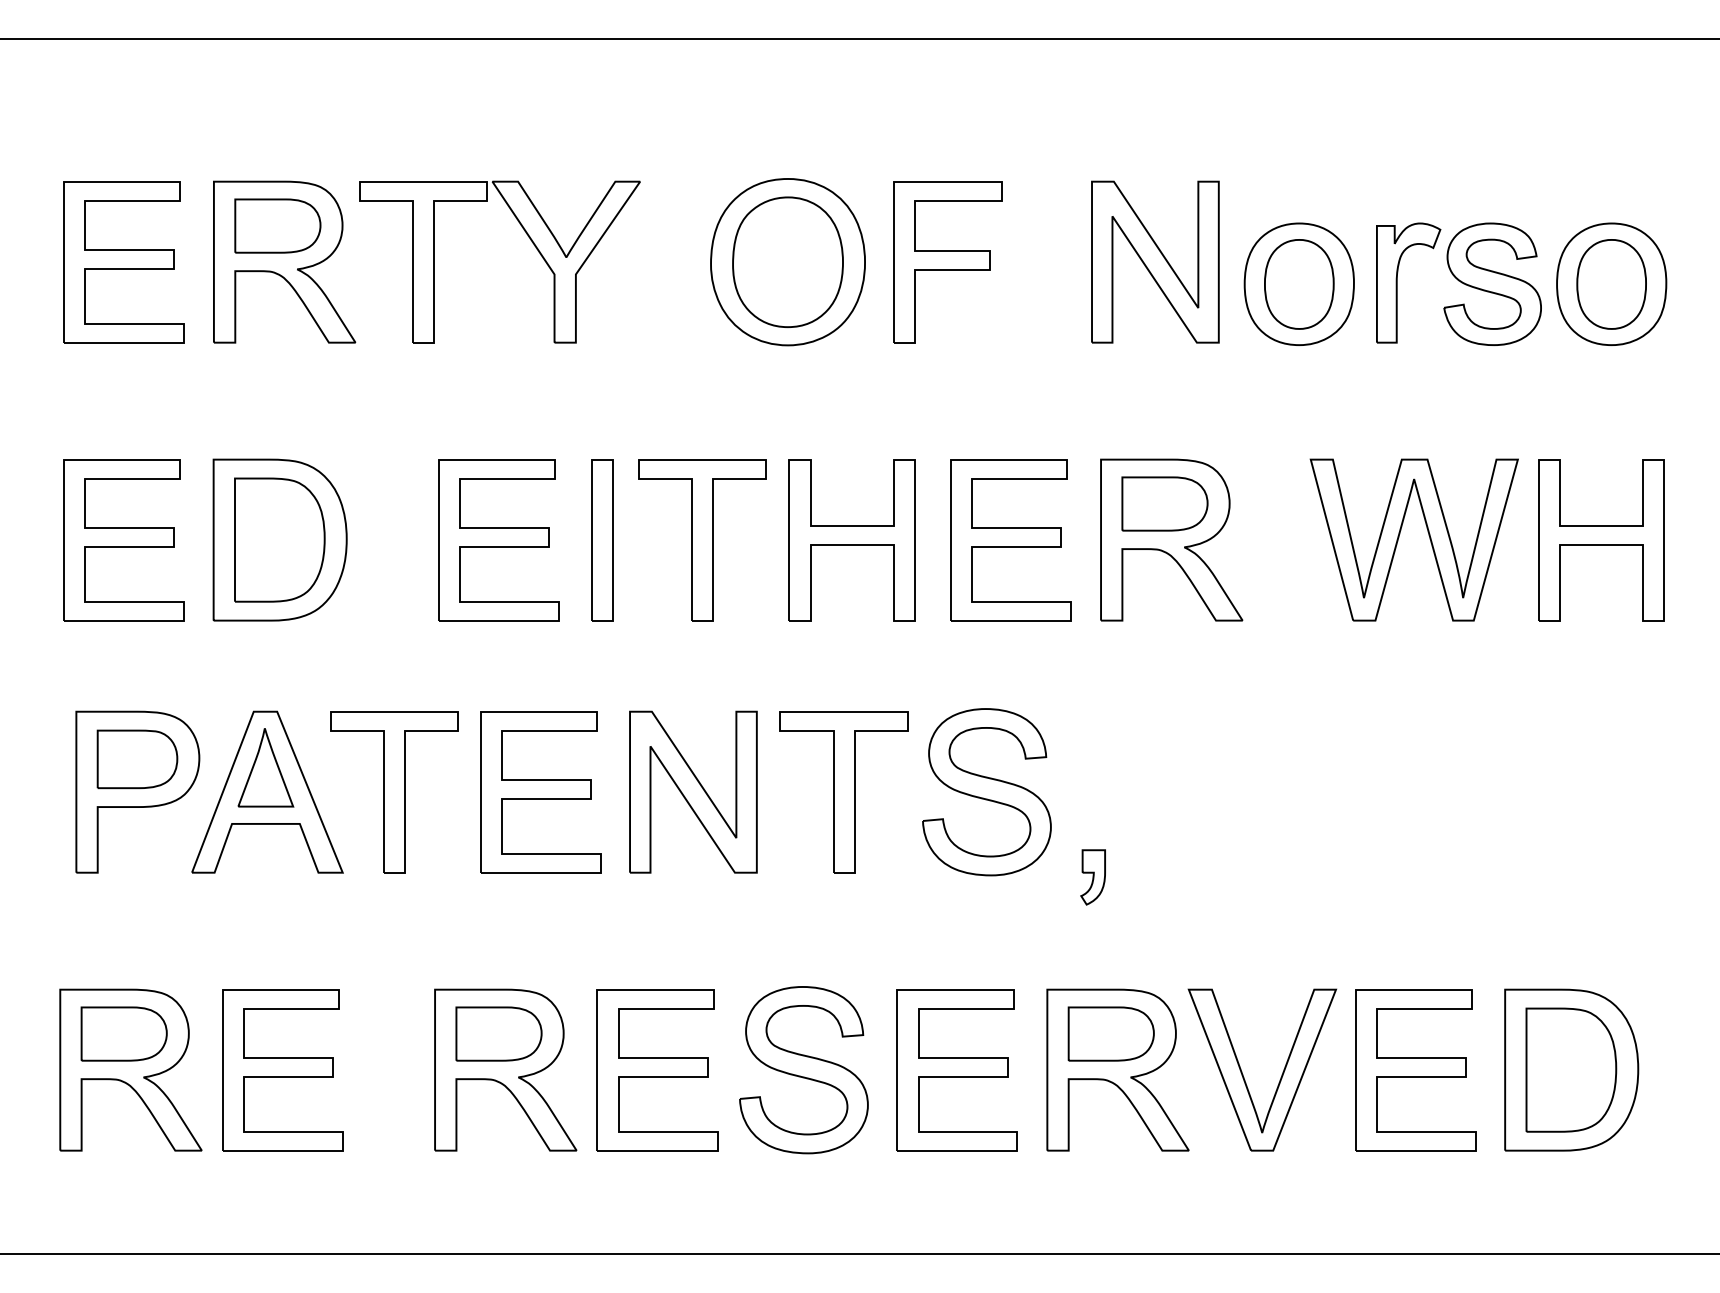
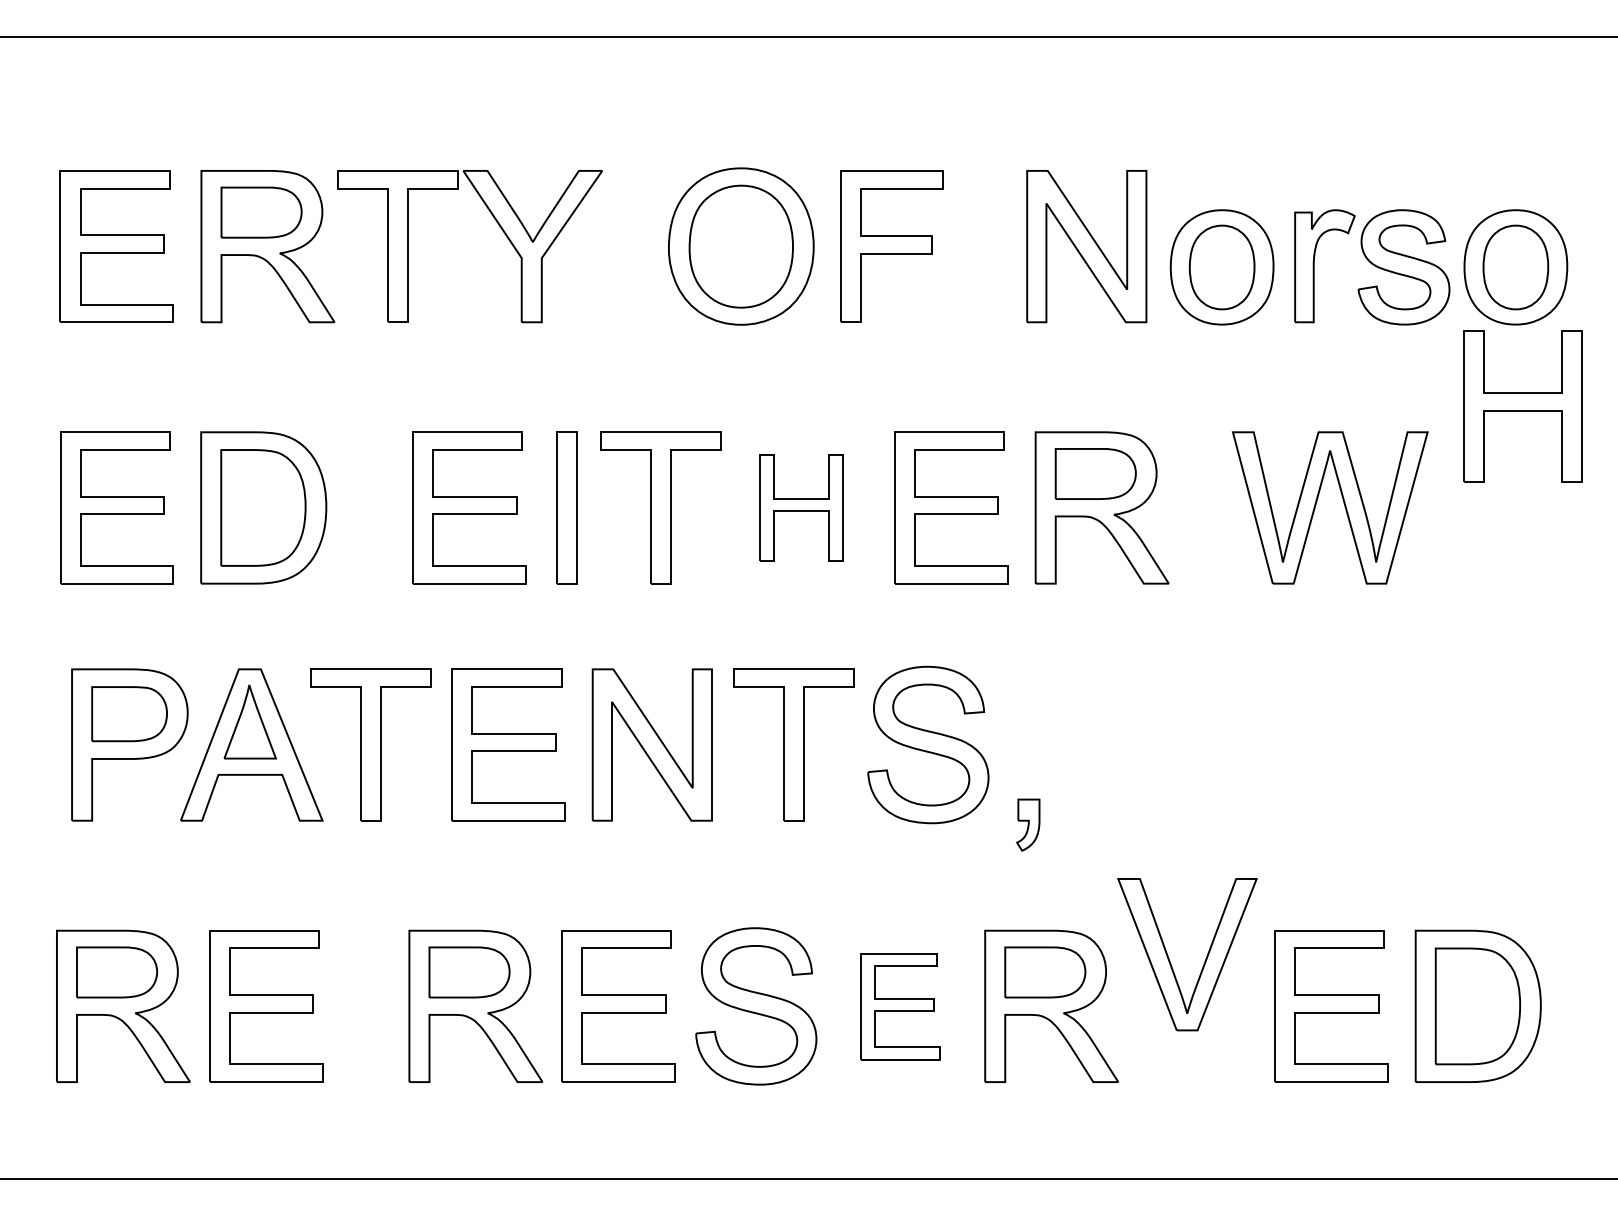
part: (851, 540) -> (801, 508), size x0.7
part: (1601, 540) -> (1523, 406), moved
part: (956, 1070) -> (899, 1006), size x0.7
part: (1243, 1074) -> (1169, 958), moved

